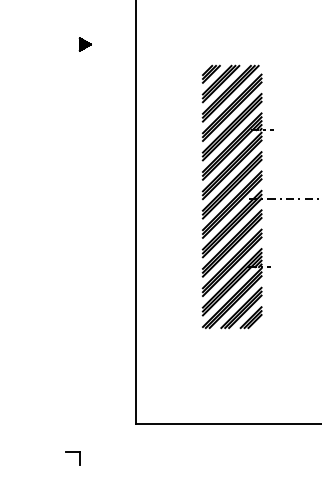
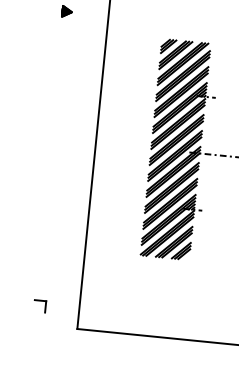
part: (72, 458) -> (39, 306), moved

